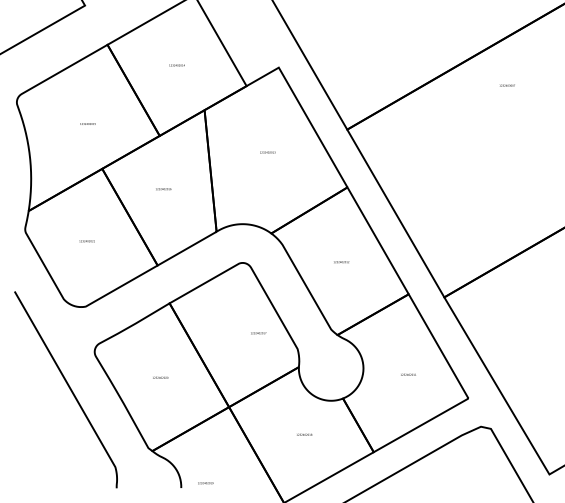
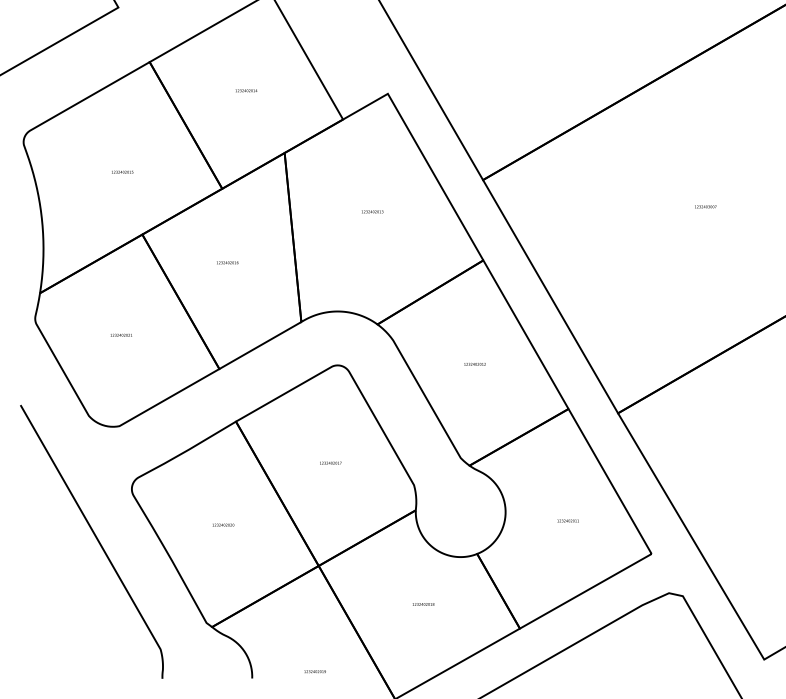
text: (507, 85) -> (705, 206), moved
text: (258, 332) -> (330, 462), moved
text: (205, 483) -> (314, 671), moved

